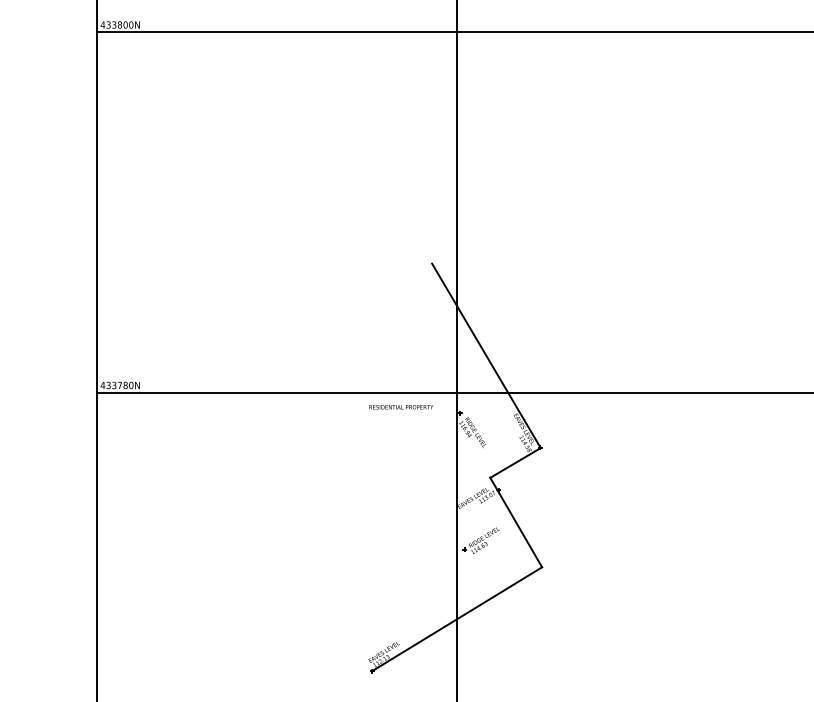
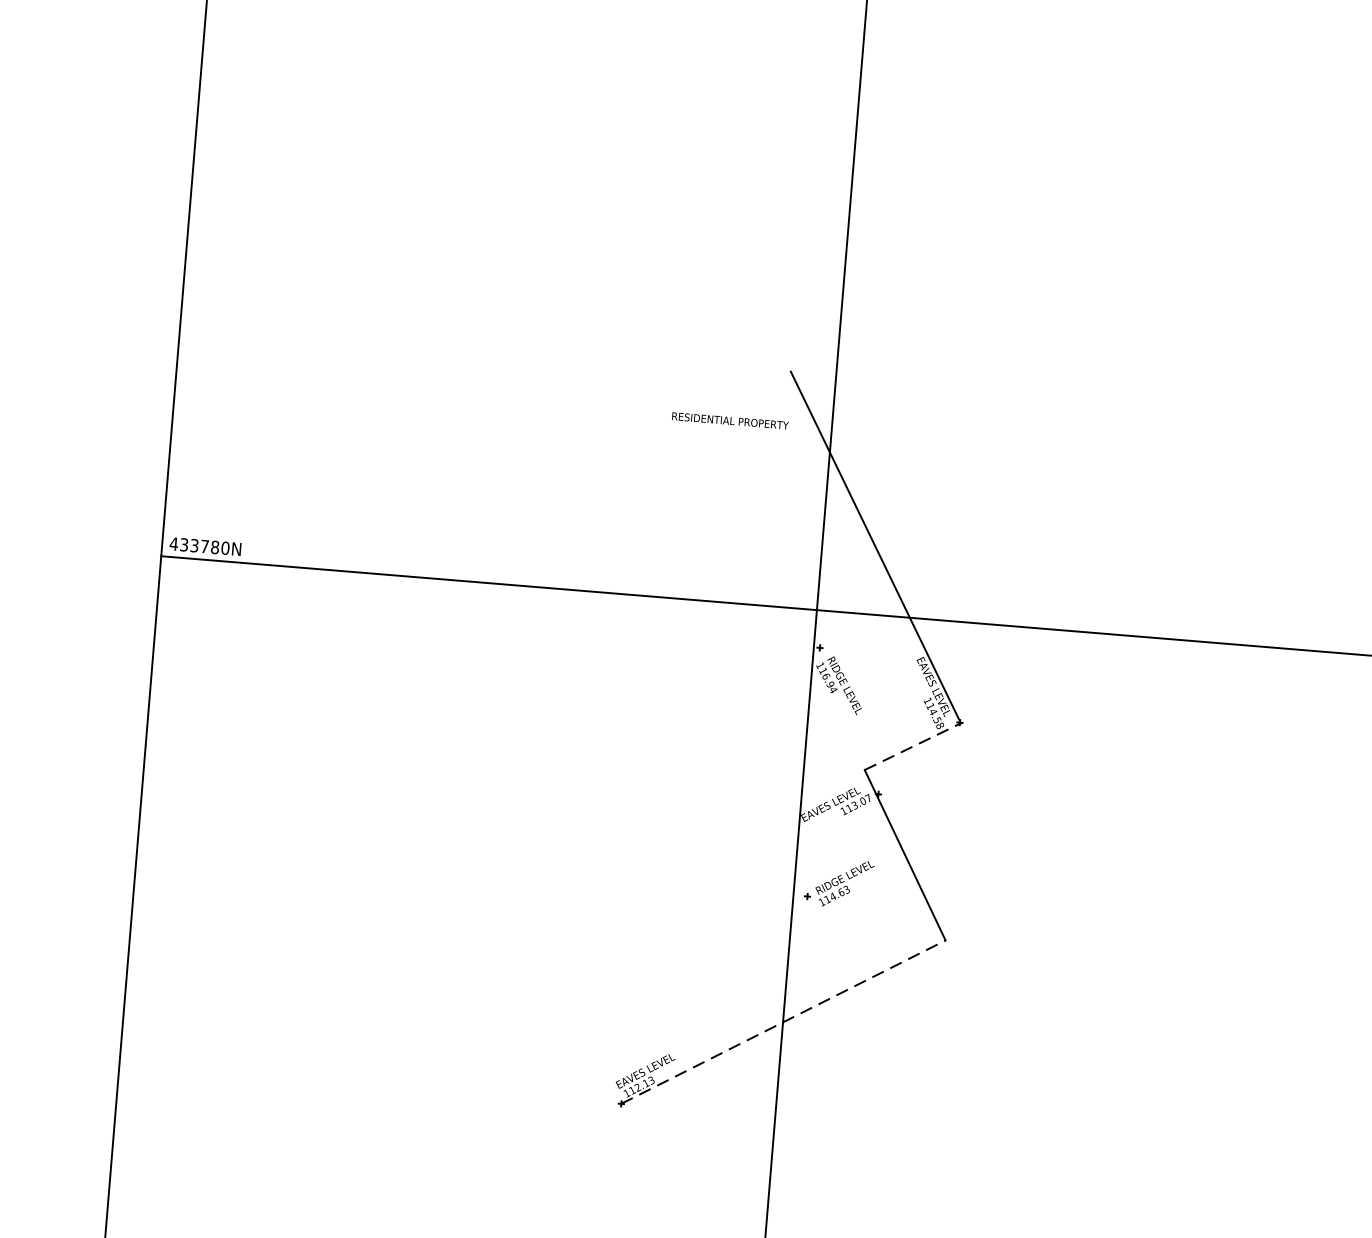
text: (401, 407) -> (730, 421), moved
line: (515, 462) -> (912, 745), solid -> dashed
line: (457, 618) -> (784, 1020), solid -> dashed

